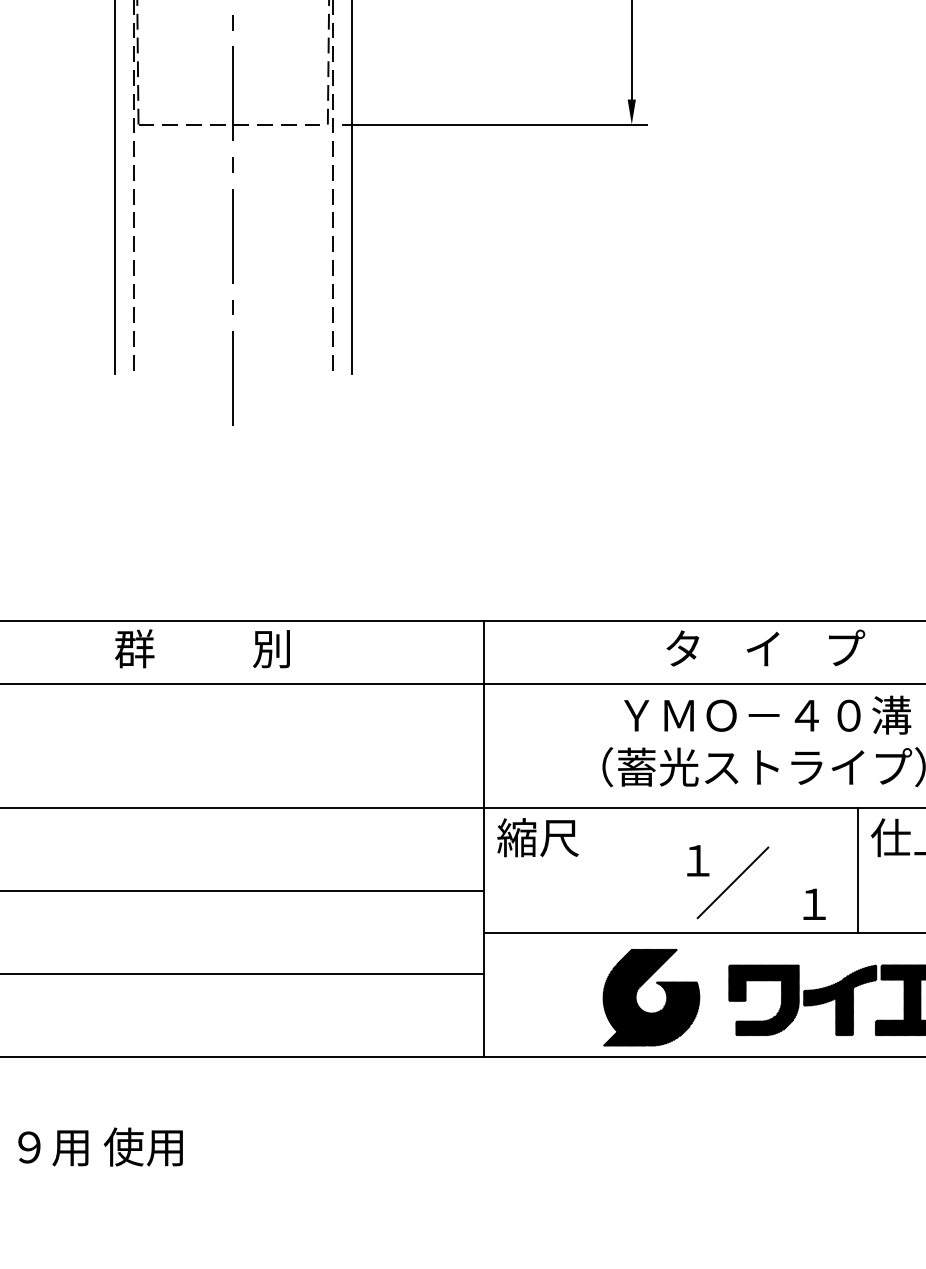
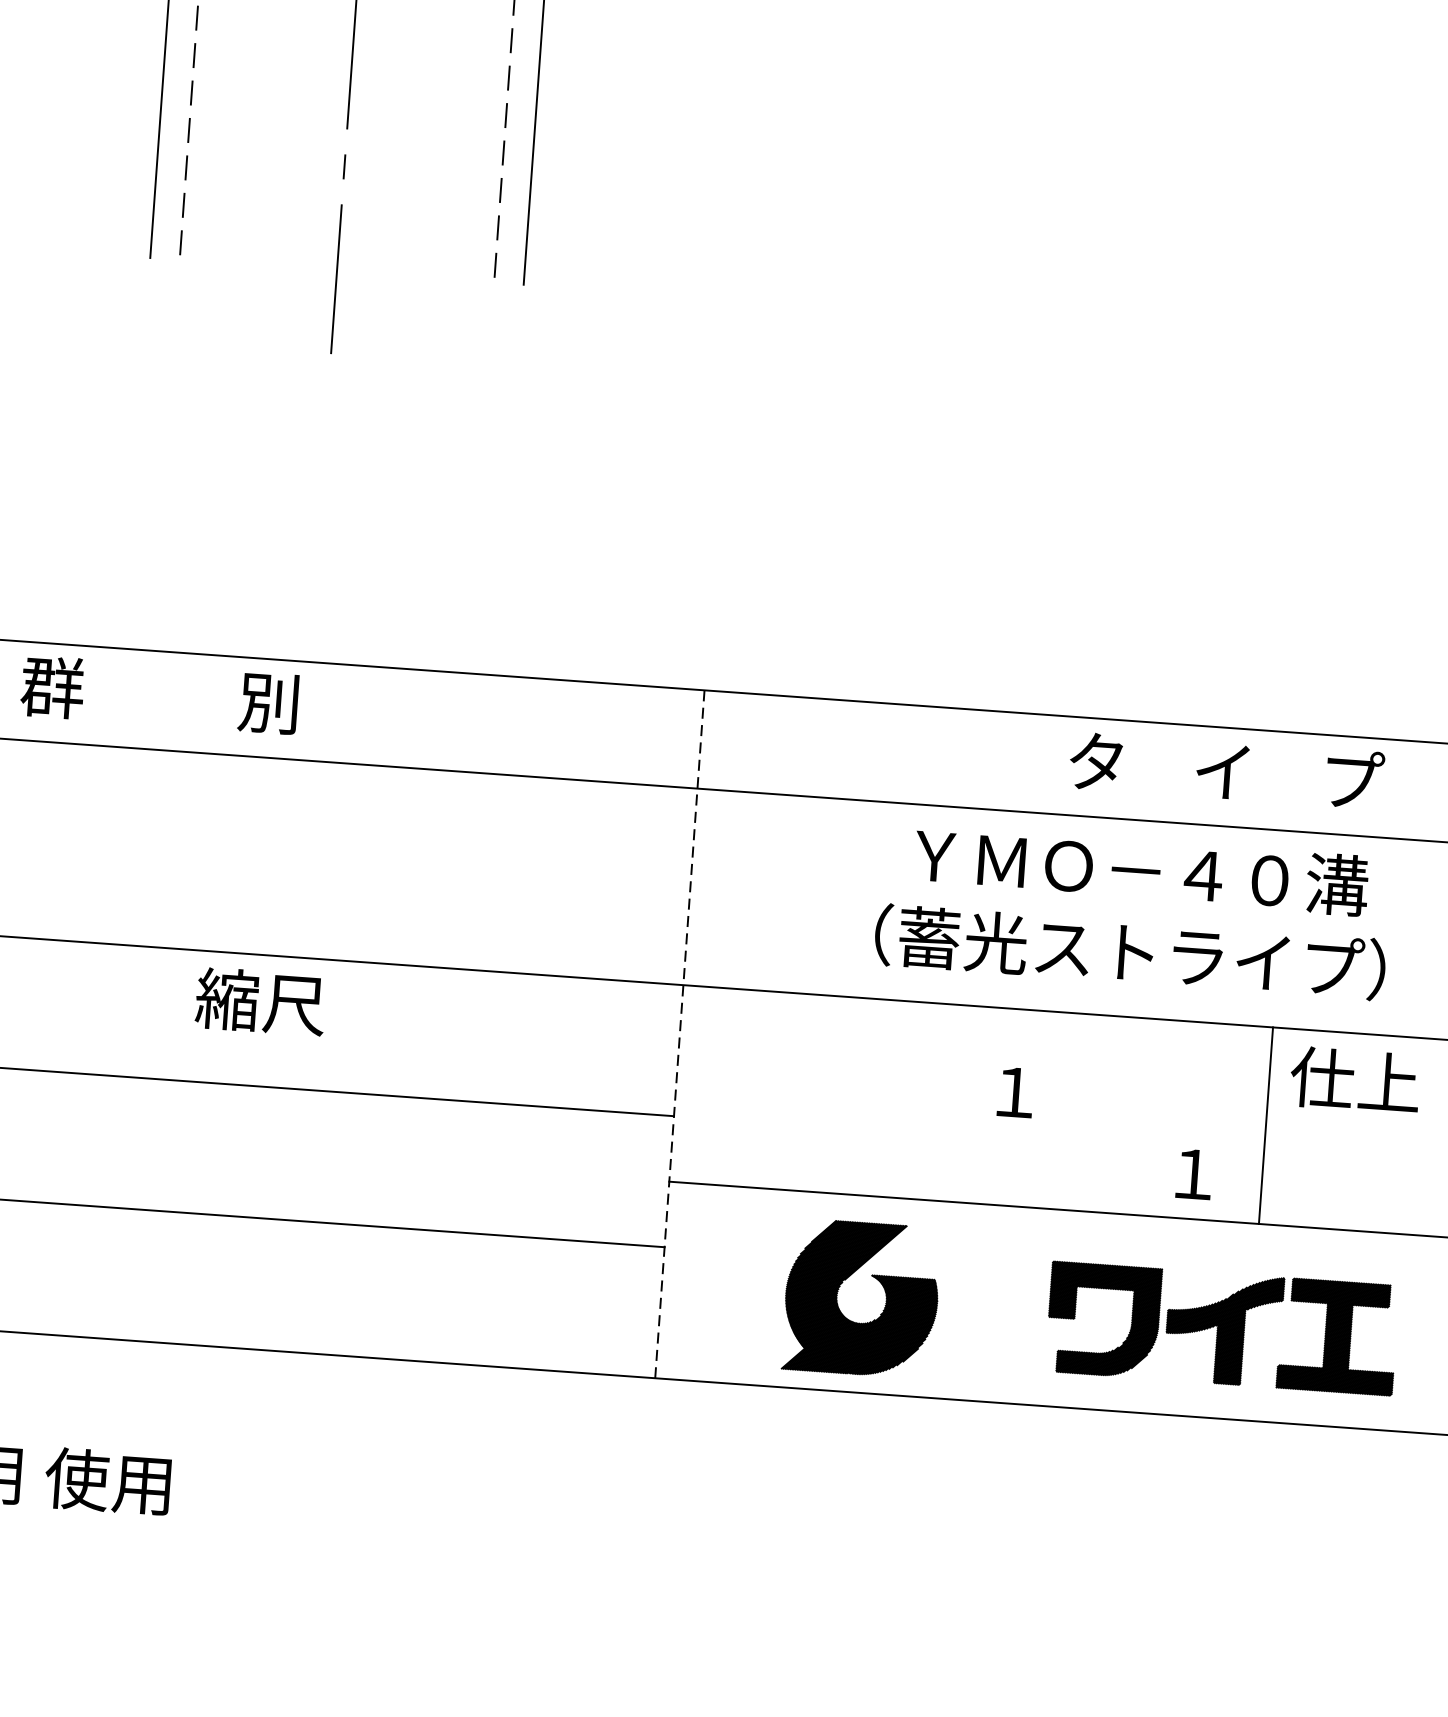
text: (765, 647) -> (1226, 769), moved
text: (202, 648) -> (159, 694), moved
text: (537, 837) -> (259, 1001), moved
line: (483, 839) -> (679, 1034), solid -> dashed
line: (732, 882) -> (1067, 1130), removed
part: (657, 984) -> (872, 1278), moved

